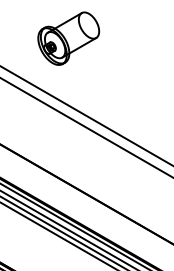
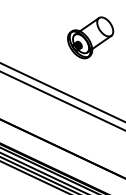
part: (68, 38) -> (90, 37), moved

